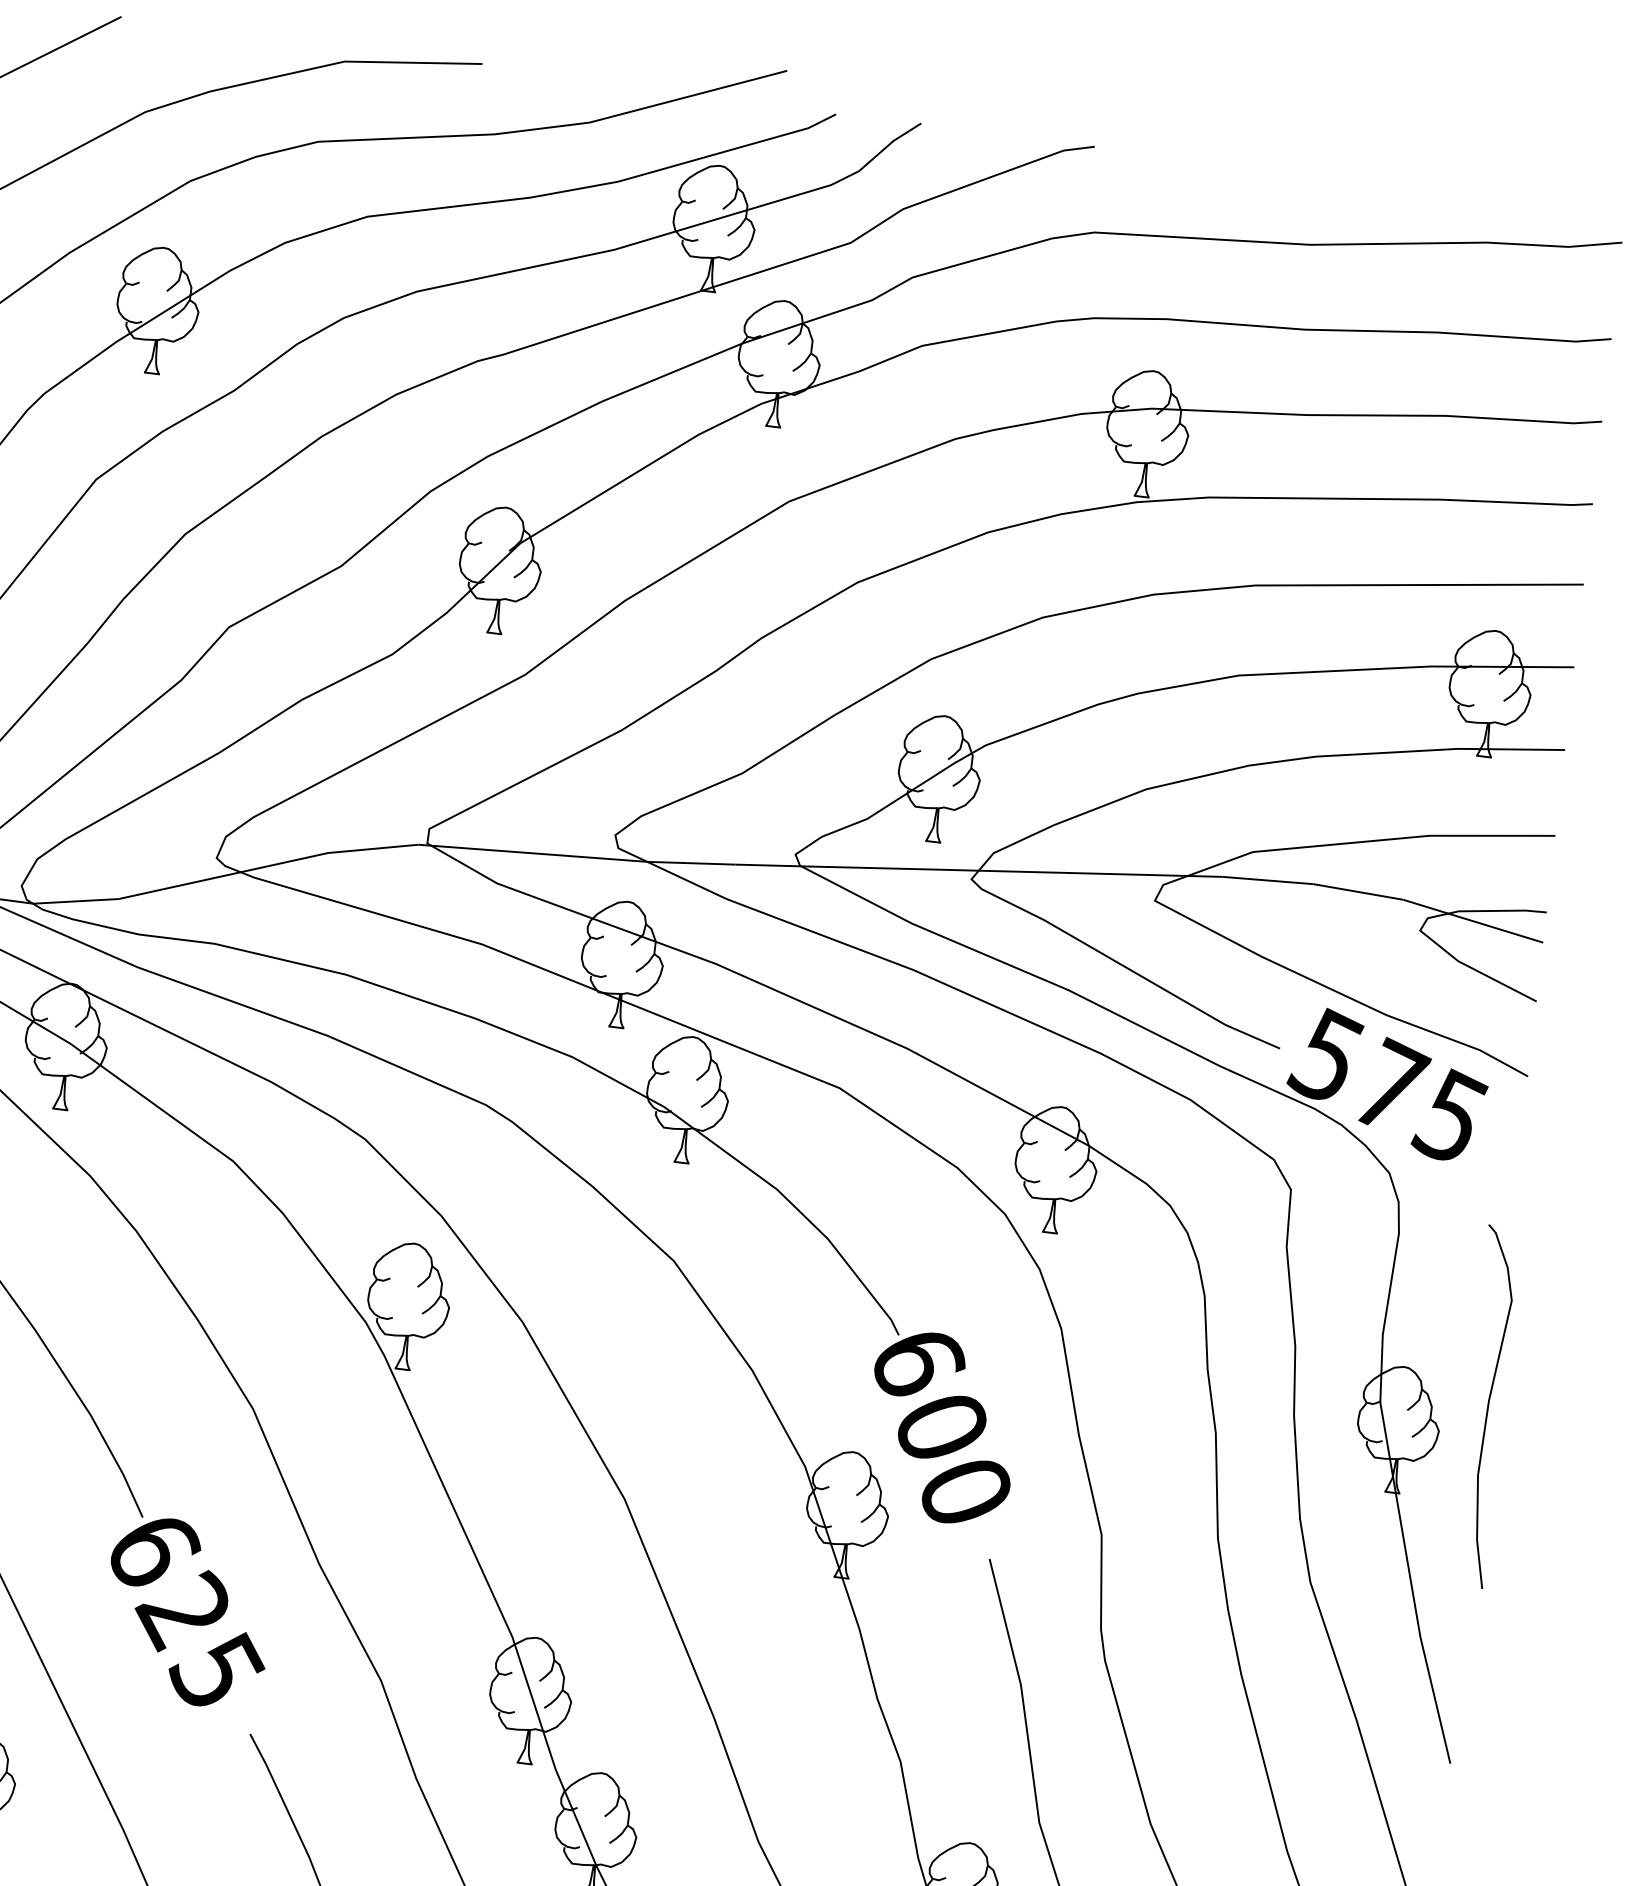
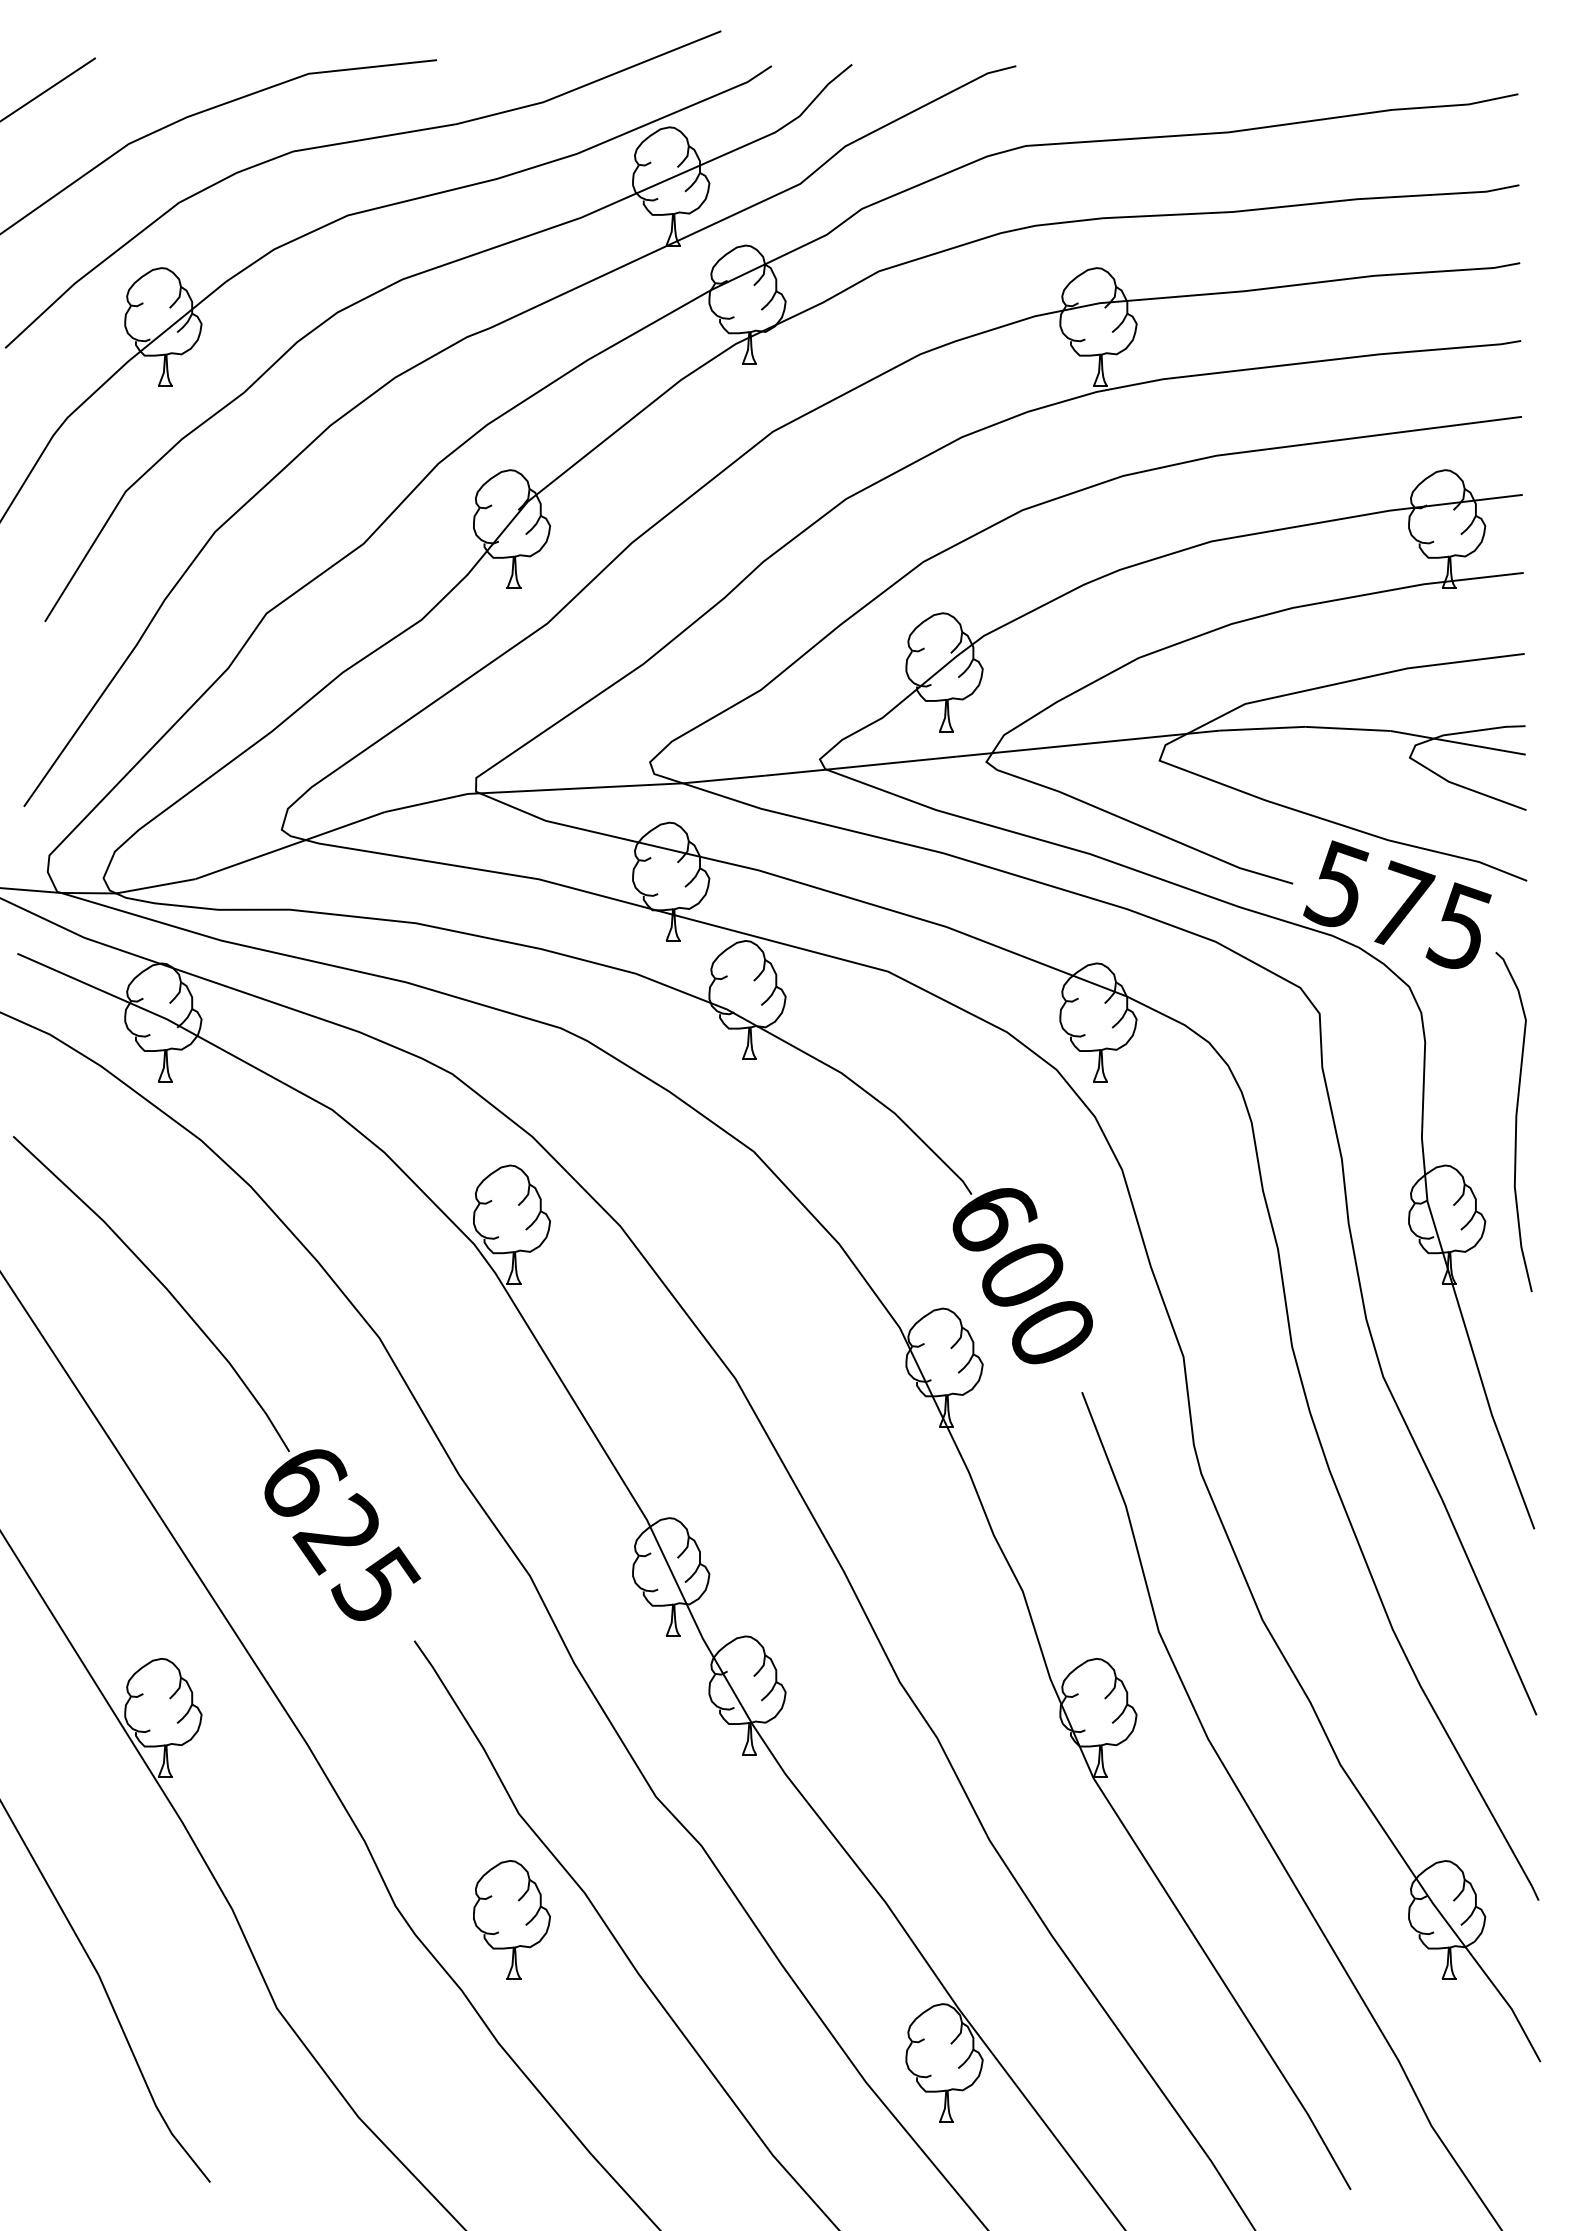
curve: (1487, 1407) -> (1515, 1122), moved

